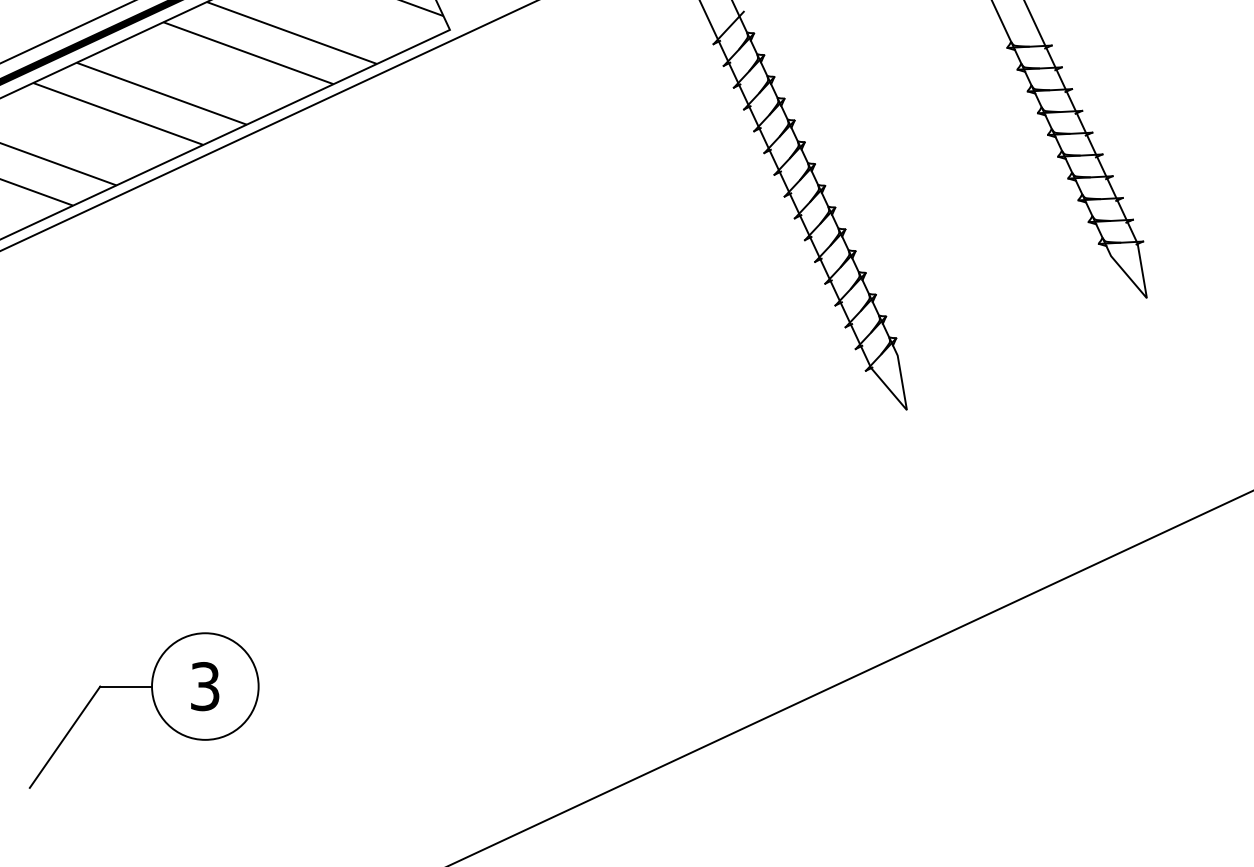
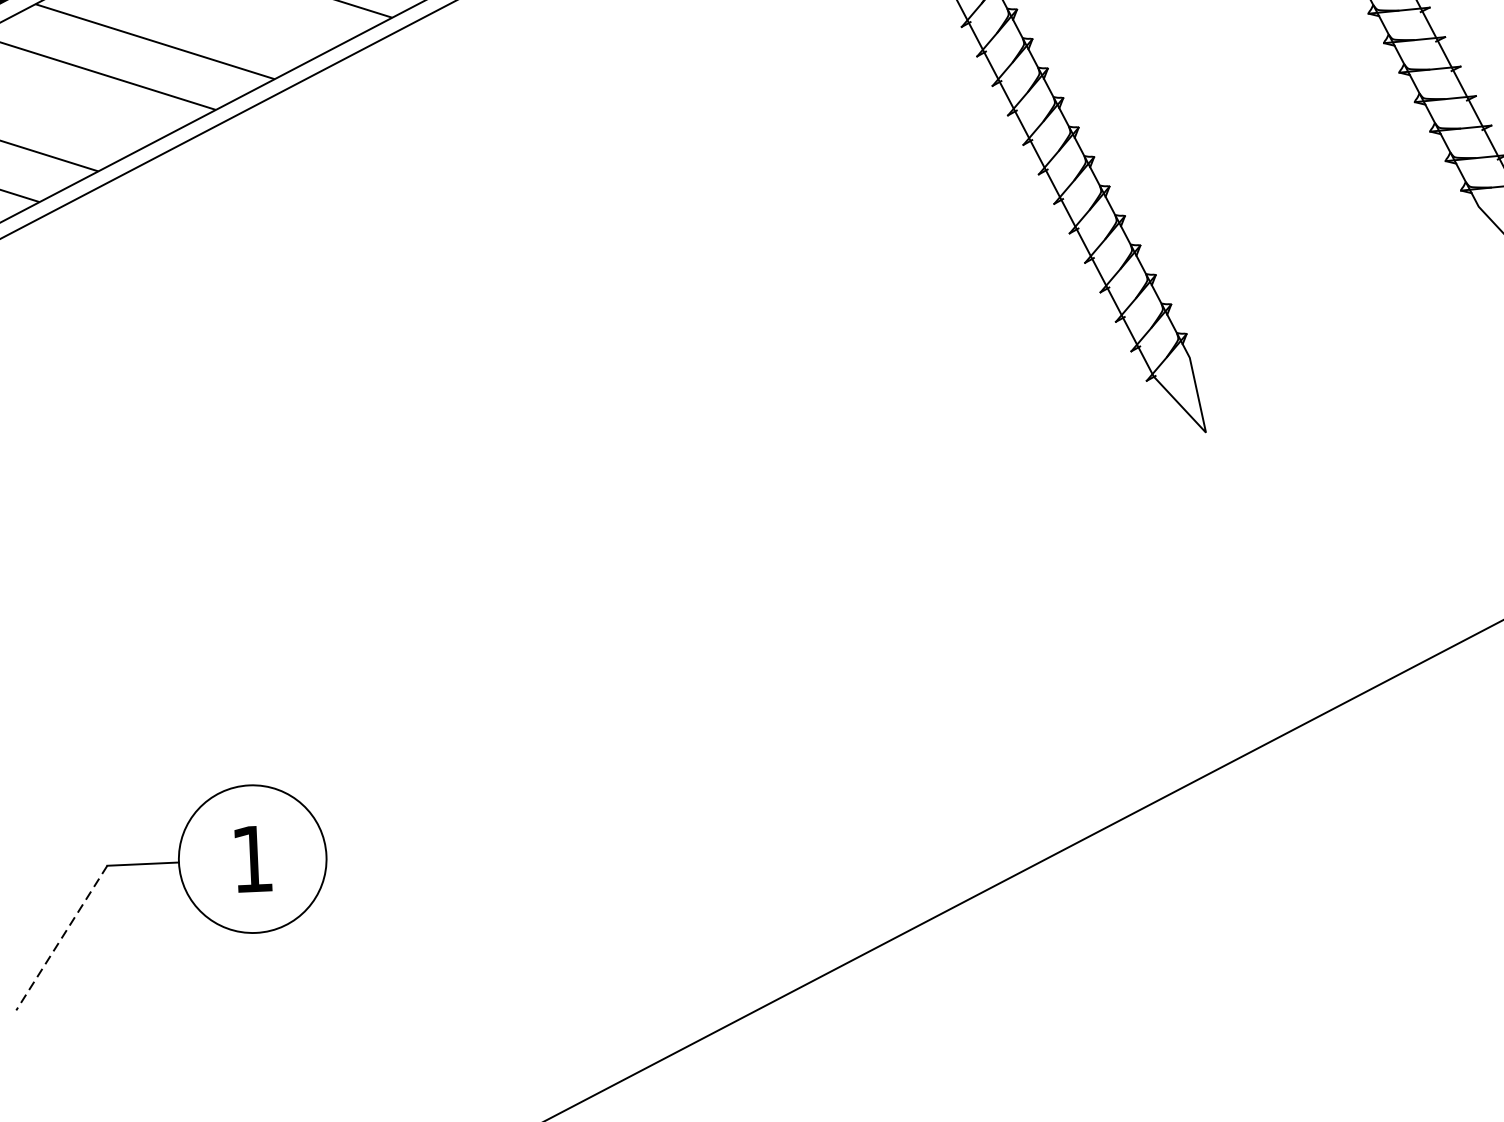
text: (205, 686) -> (252, 859), 3 -> 1
line: (65, 737) -> (62, 938), solid -> dashed

